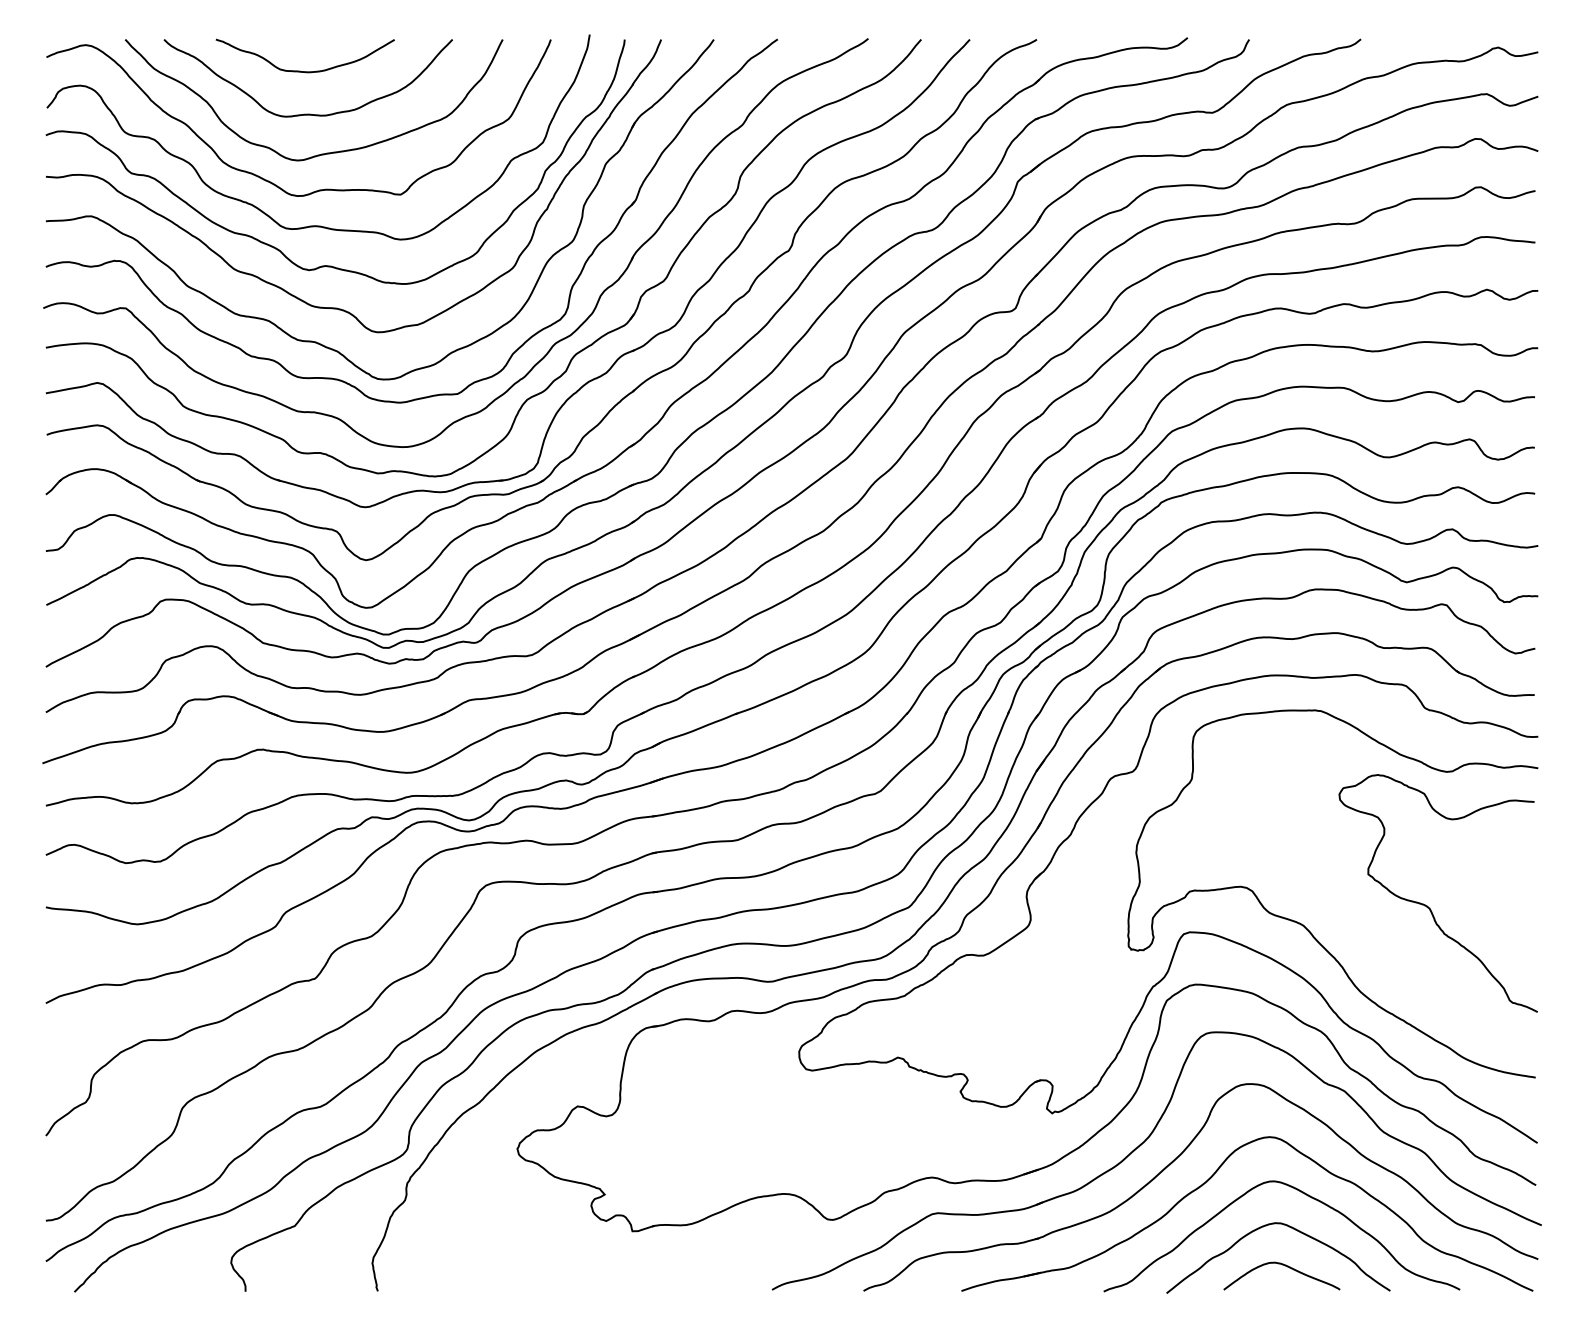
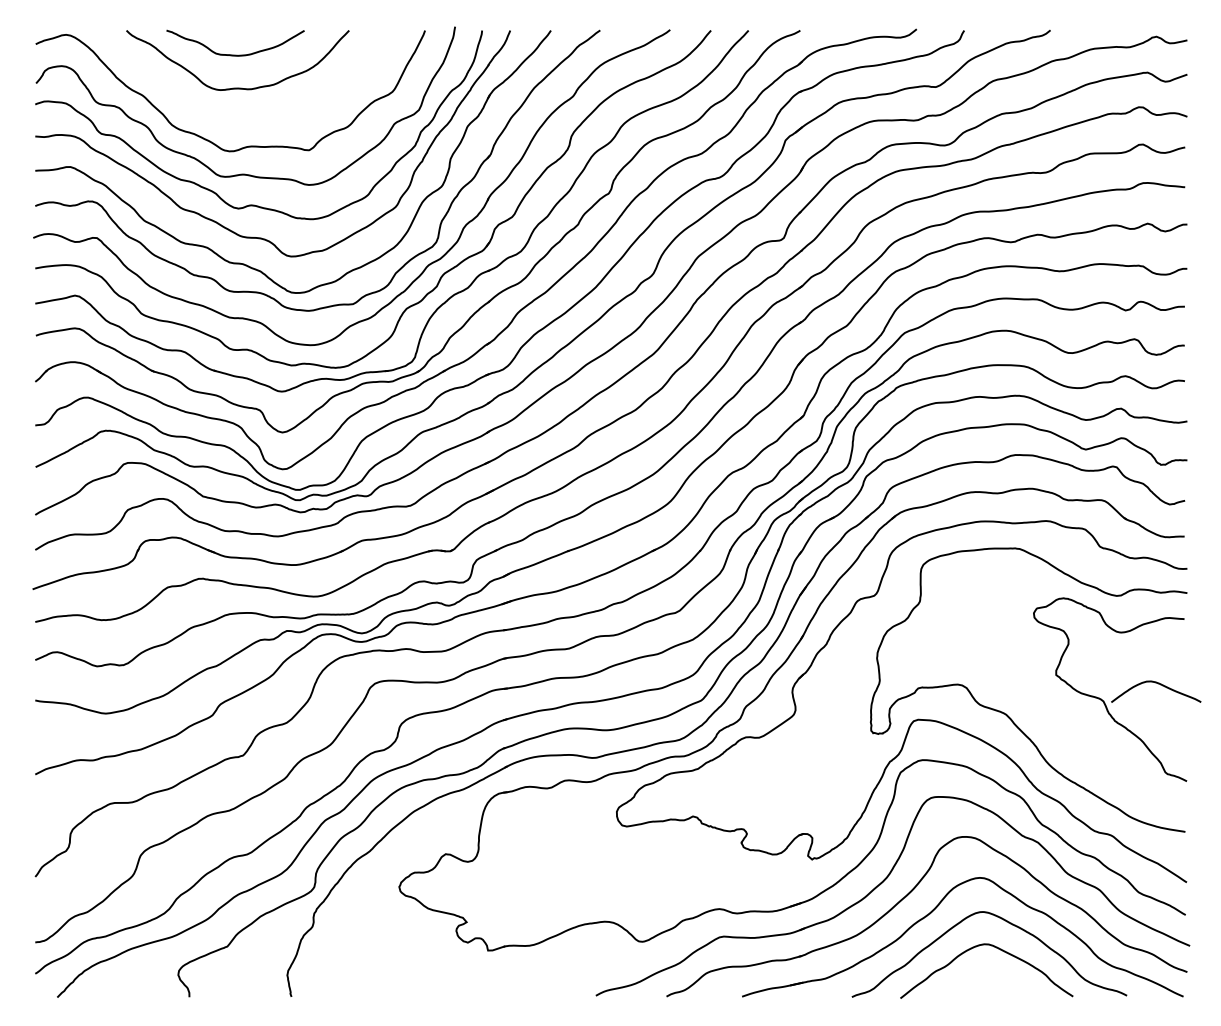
curve: (326, 152) -> (251, 117), removed
curve: (1284, 1266) -> (1158, 684), moved

